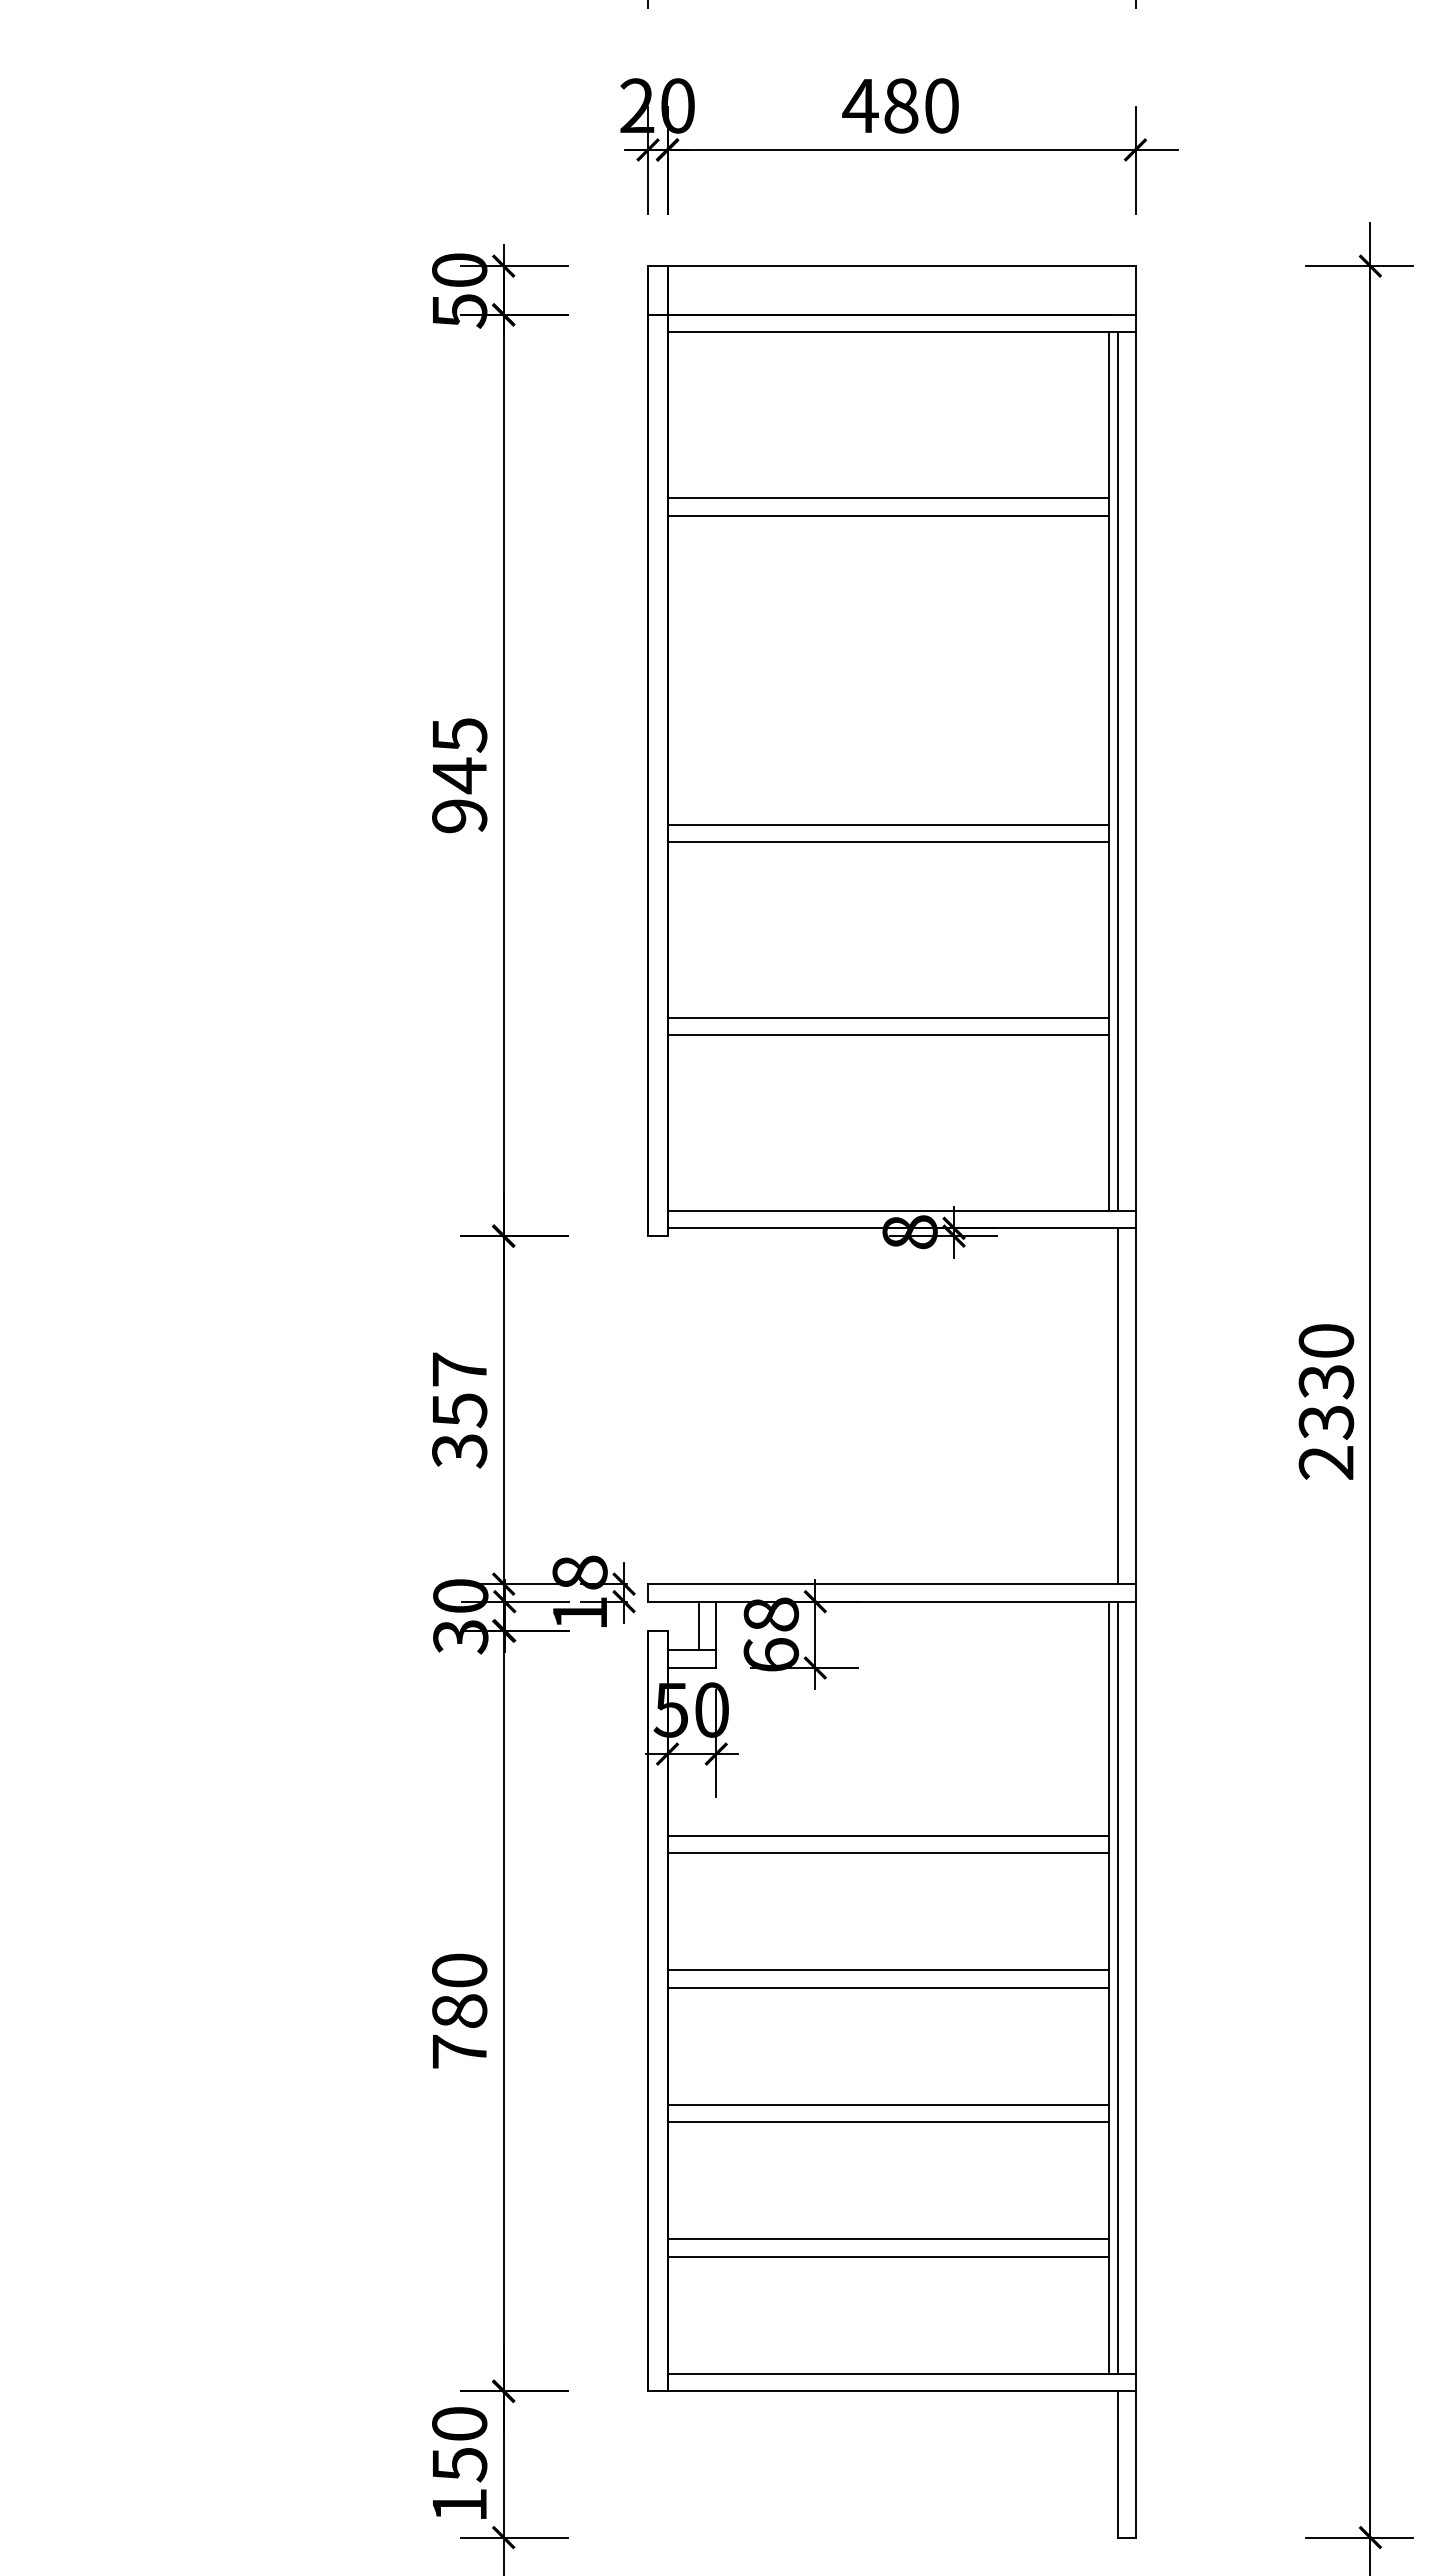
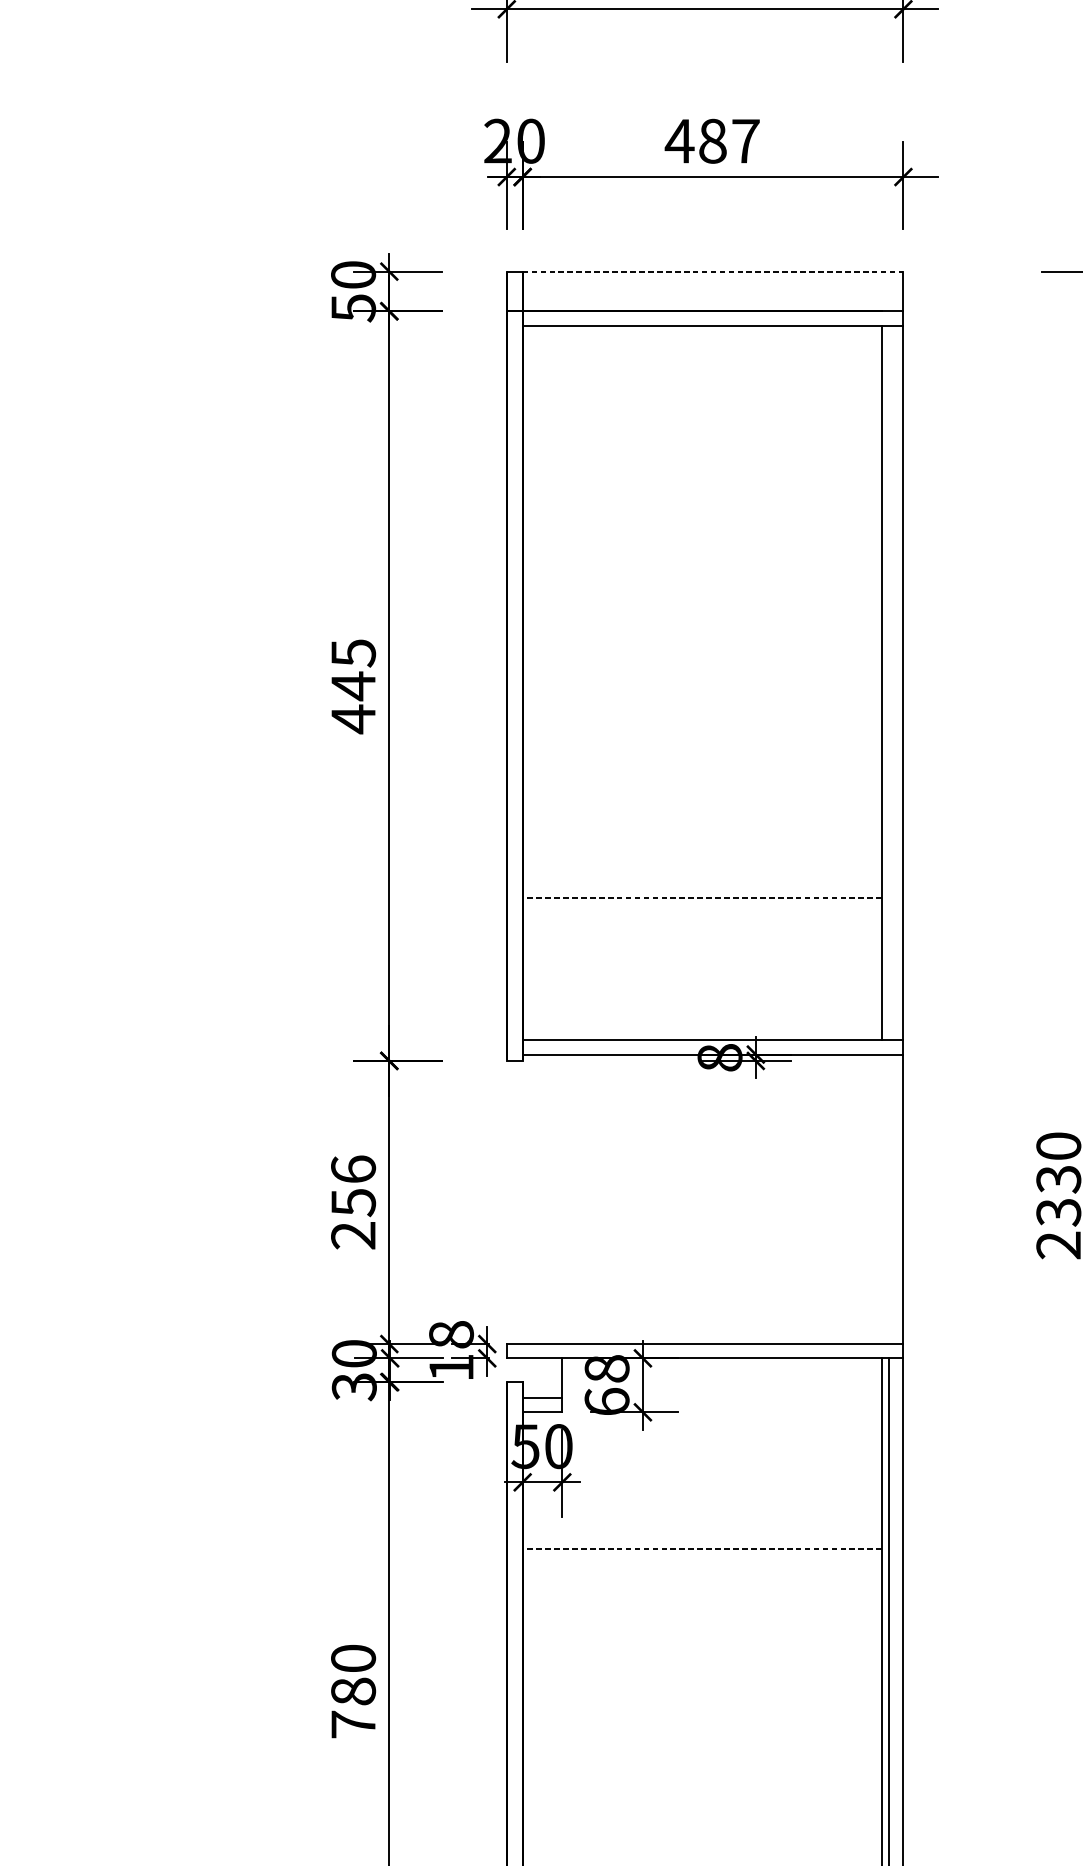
text: (941, 105) -> (745, 140), 480 -> 487
line: (901, 266) -> (713, 271), solid -> dashed
line: (888, 498) -> (702, 460), removed
line: (888, 515) -> (702, 474), removed
line: (1117, 771) -> (888, 682), removed
text: (459, 816) -> (353, 719), 945 -> 445
line: (888, 824) -> (702, 725), removed
line: (888, 842) -> (702, 740), removed
line: (888, 1017) -> (702, 883), removed
line: (888, 1035) -> (702, 897), solid -> dashed
line: (1117, 1406) -> (888, 1199), removed
text: (459, 1410) -> (353, 1202), 357 -> 256
line: (698, 1625) -> (547, 1377), removed
line: (888, 1835) -> (702, 1548), solid -> dashed
line: (888, 1853) -> (702, 1563), removed
line: (888, 1970) -> (702, 1658), removed
line: (888, 1987) -> (702, 1672), removed
line: (888, 2104) -> (702, 1767), removed
line: (888, 2122) -> (702, 1782), removed

